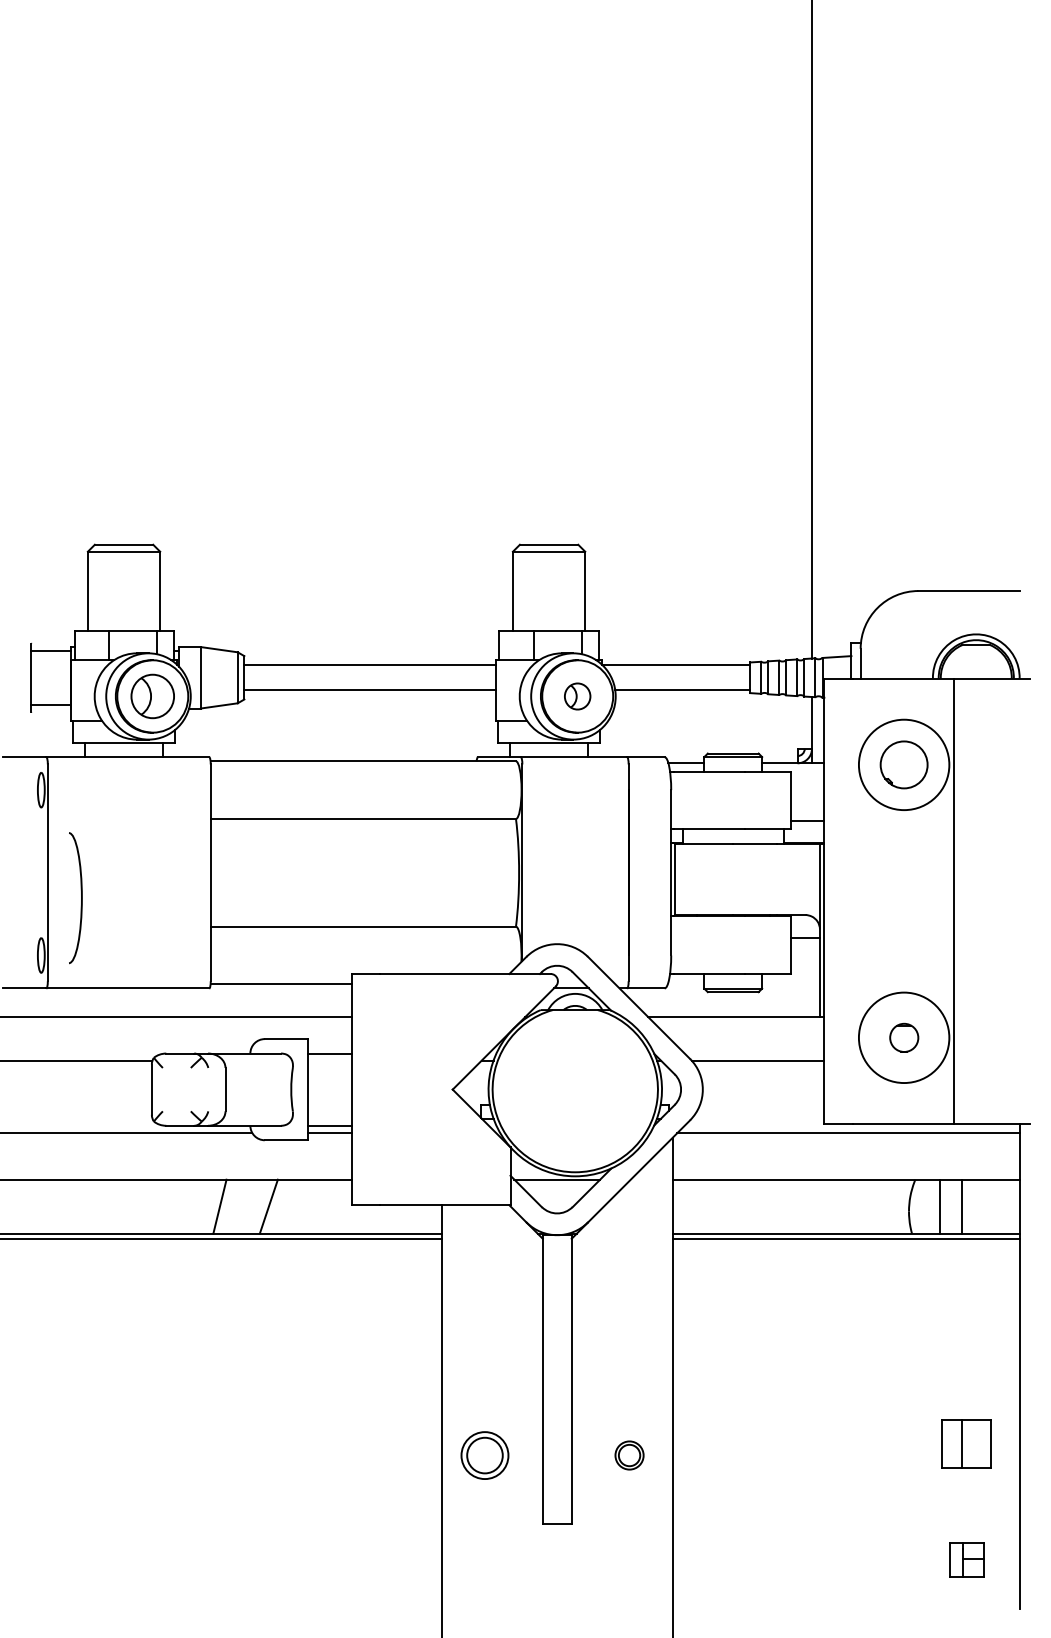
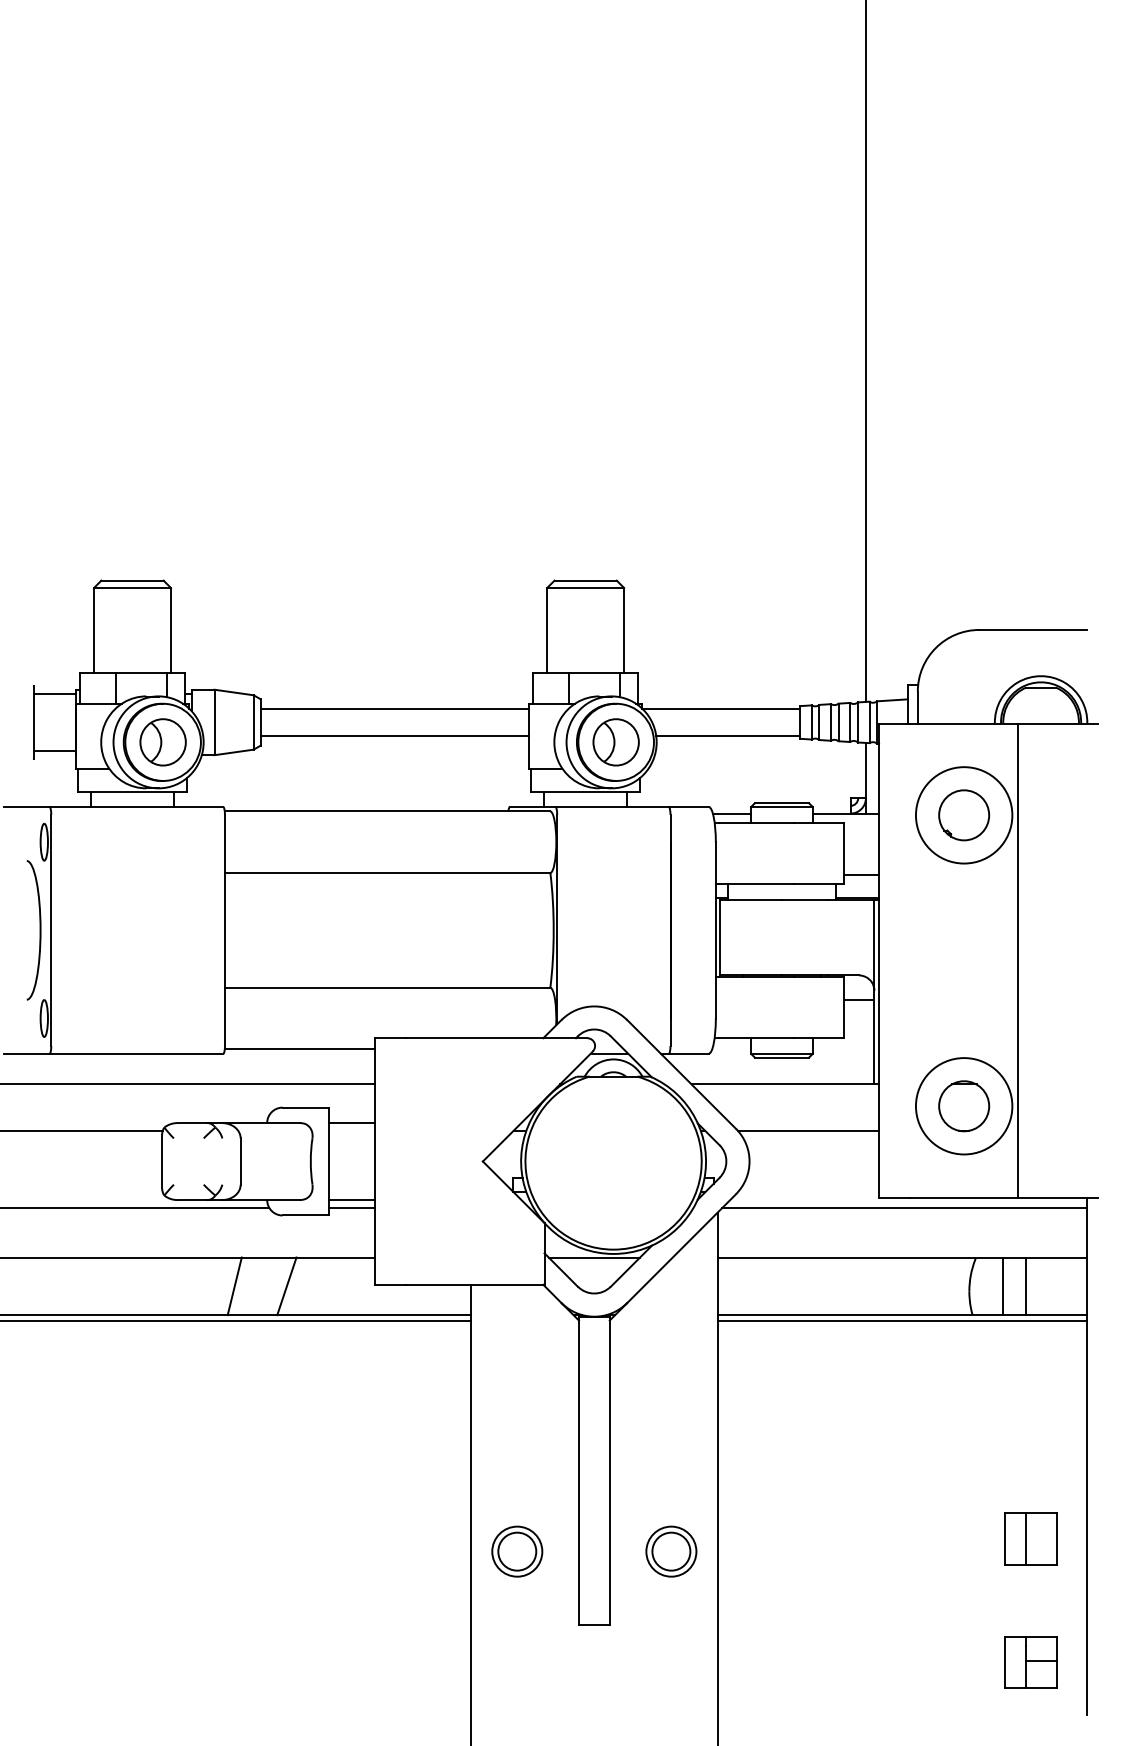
part: (577, 696) -> (615, 742), size x1.67
curve: (80, 898) -> (39, 930), moved
part: (904, 1038) -> (964, 1106), size x1.67
part: (629, 1455) -> (671, 1551), size x1.67
part: (966, 1559) -> (1030, 1662), size x1.43

